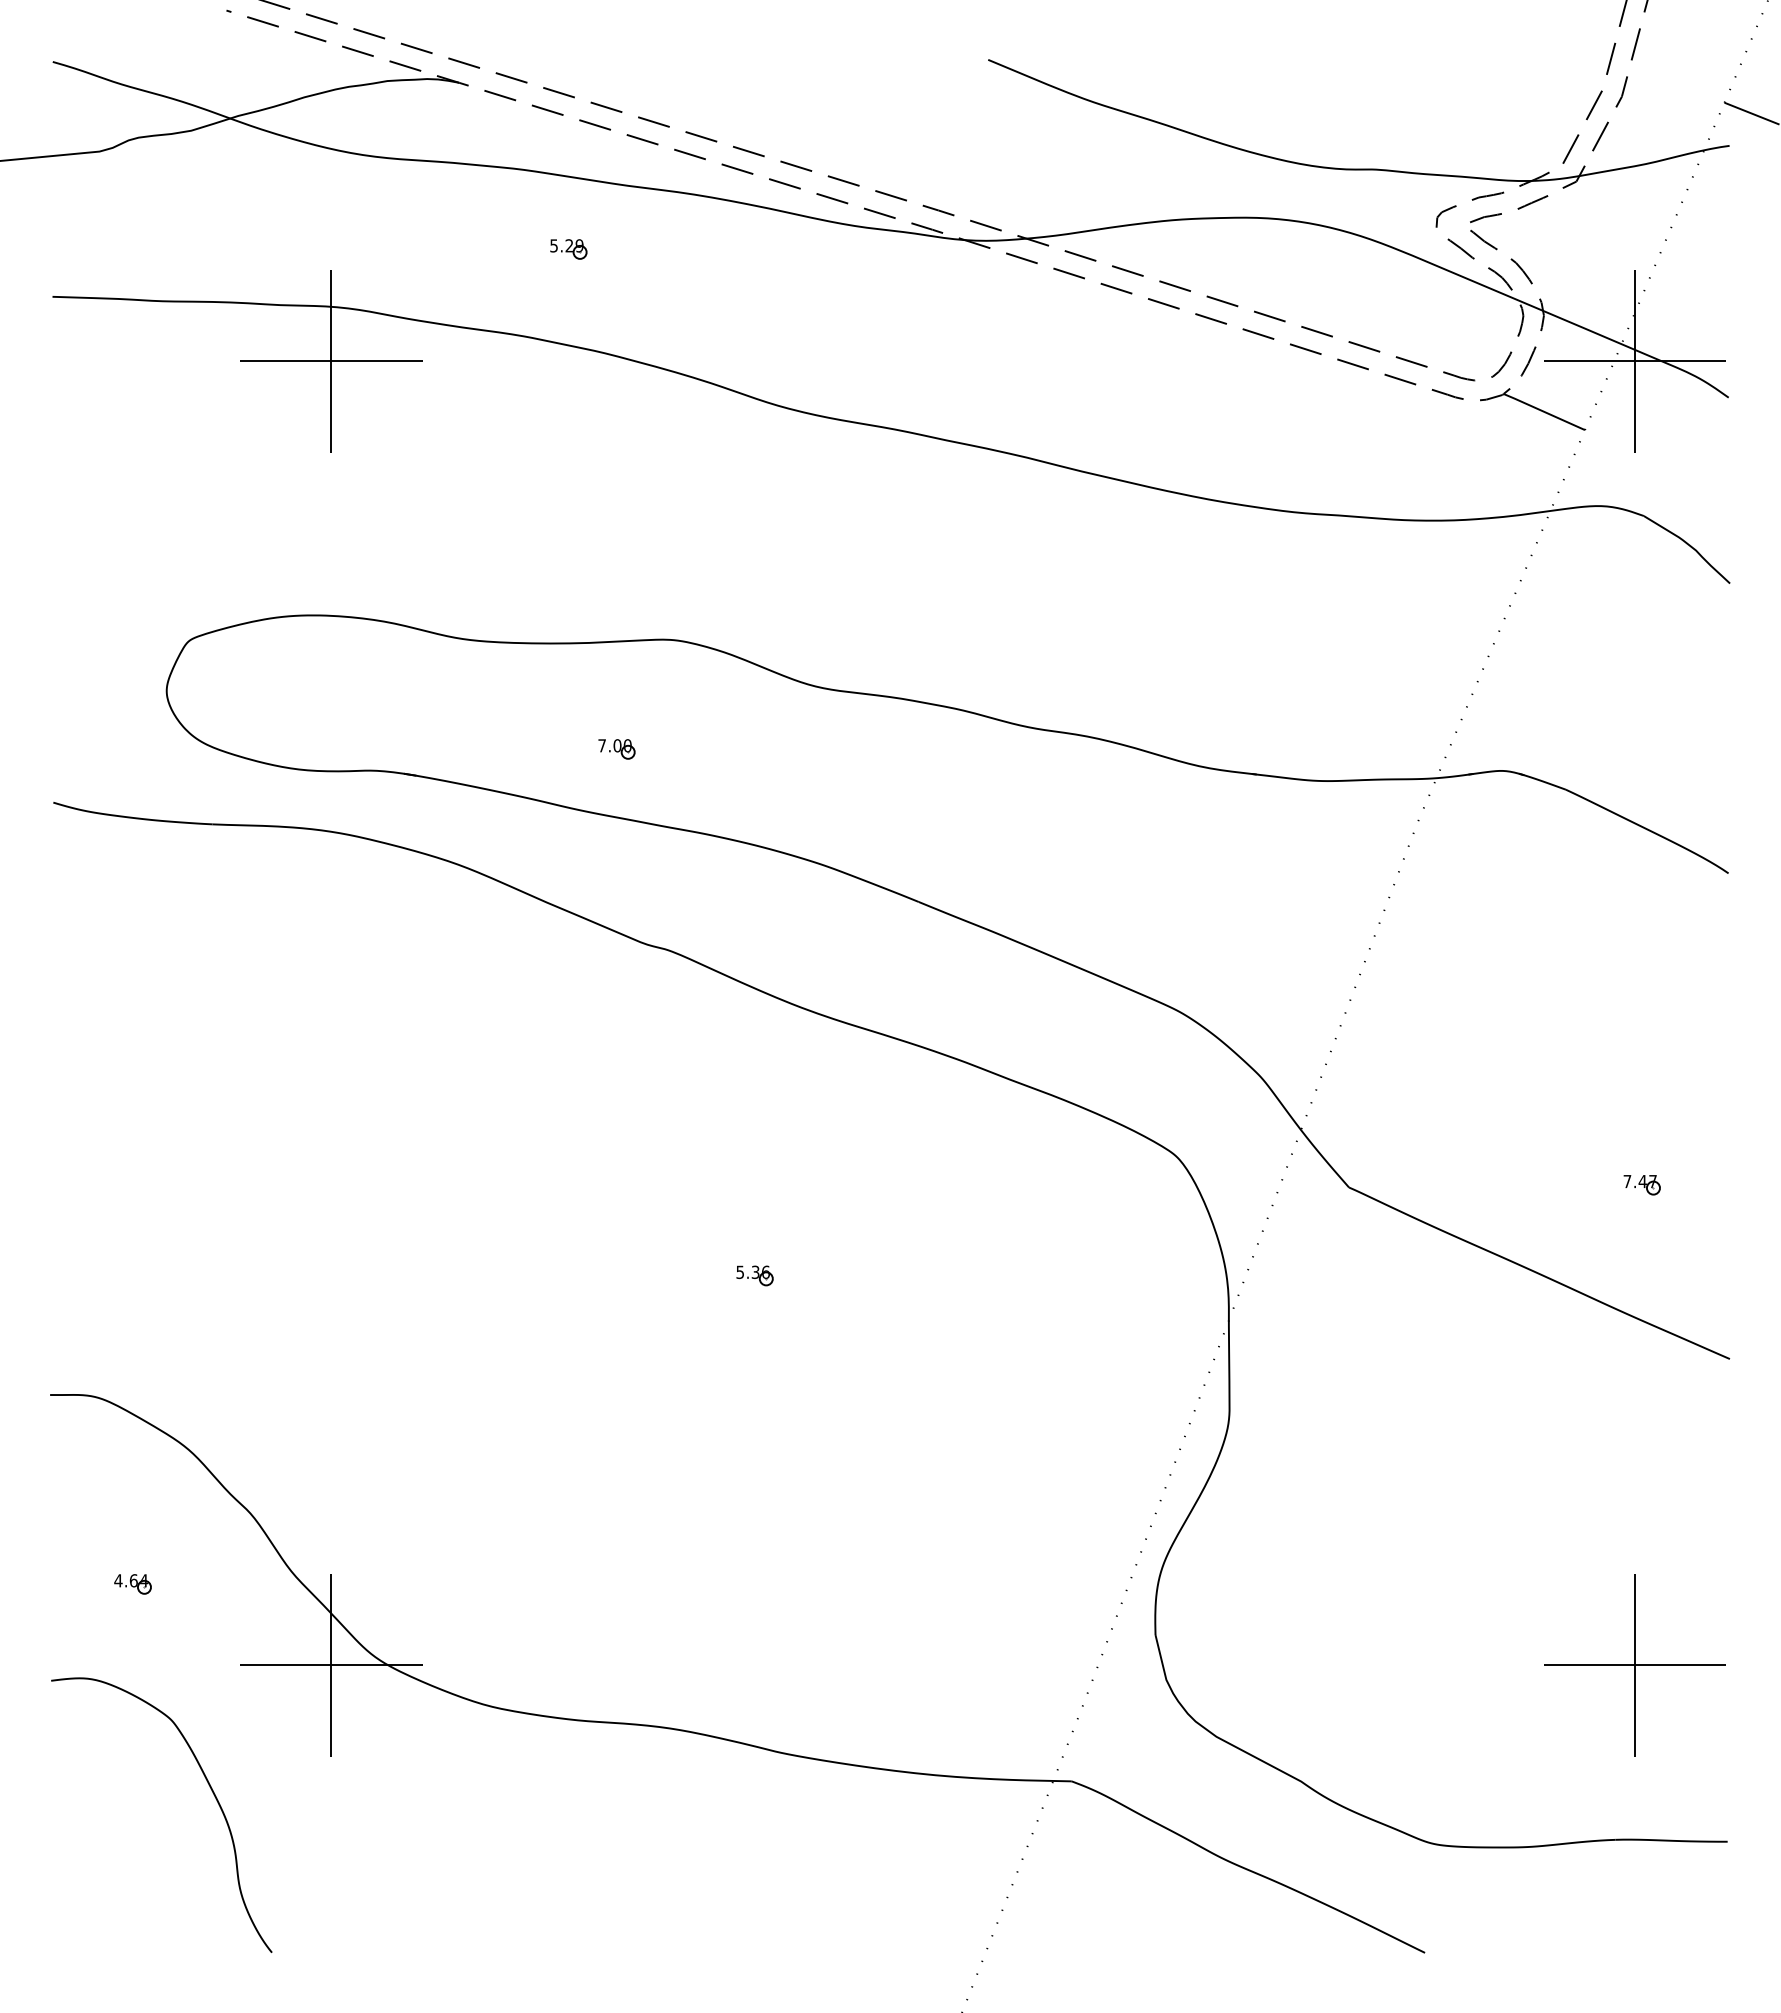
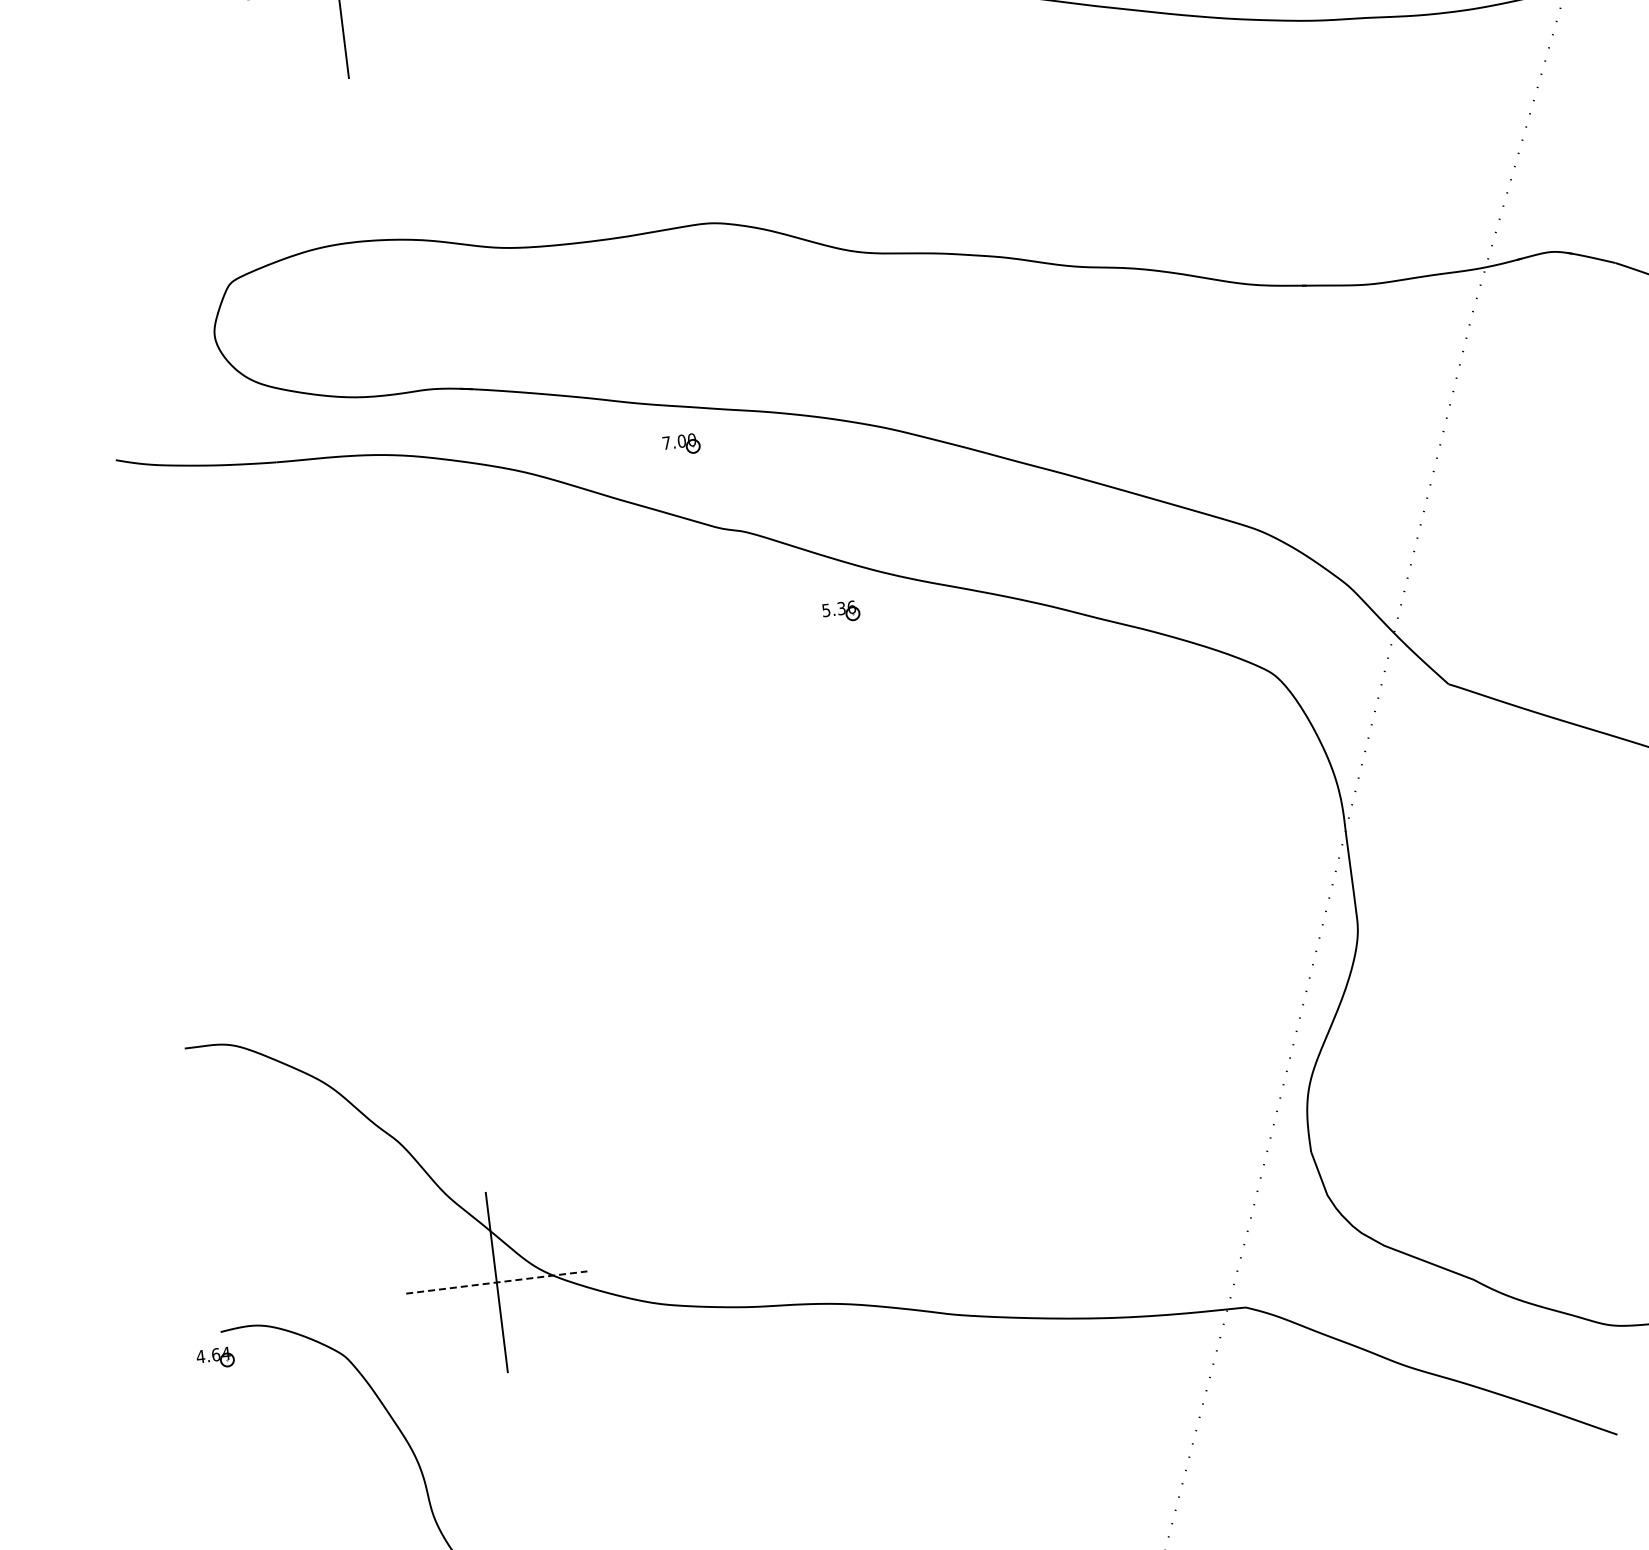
part: (616, 749) -> (681, 445), moved
part: (754, 1275) -> (840, 611), moved
part: (132, 1584) -> (215, 1358), moved
line: (331, 1665) -> (497, 1282), solid -> dashed

